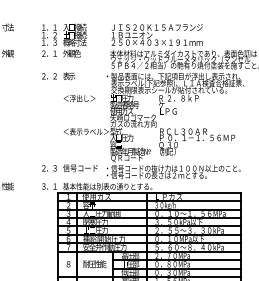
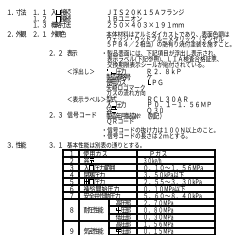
text: (63, 41) -> (51, 23), moved
text: (69, 167) -> (72, 114), moved

